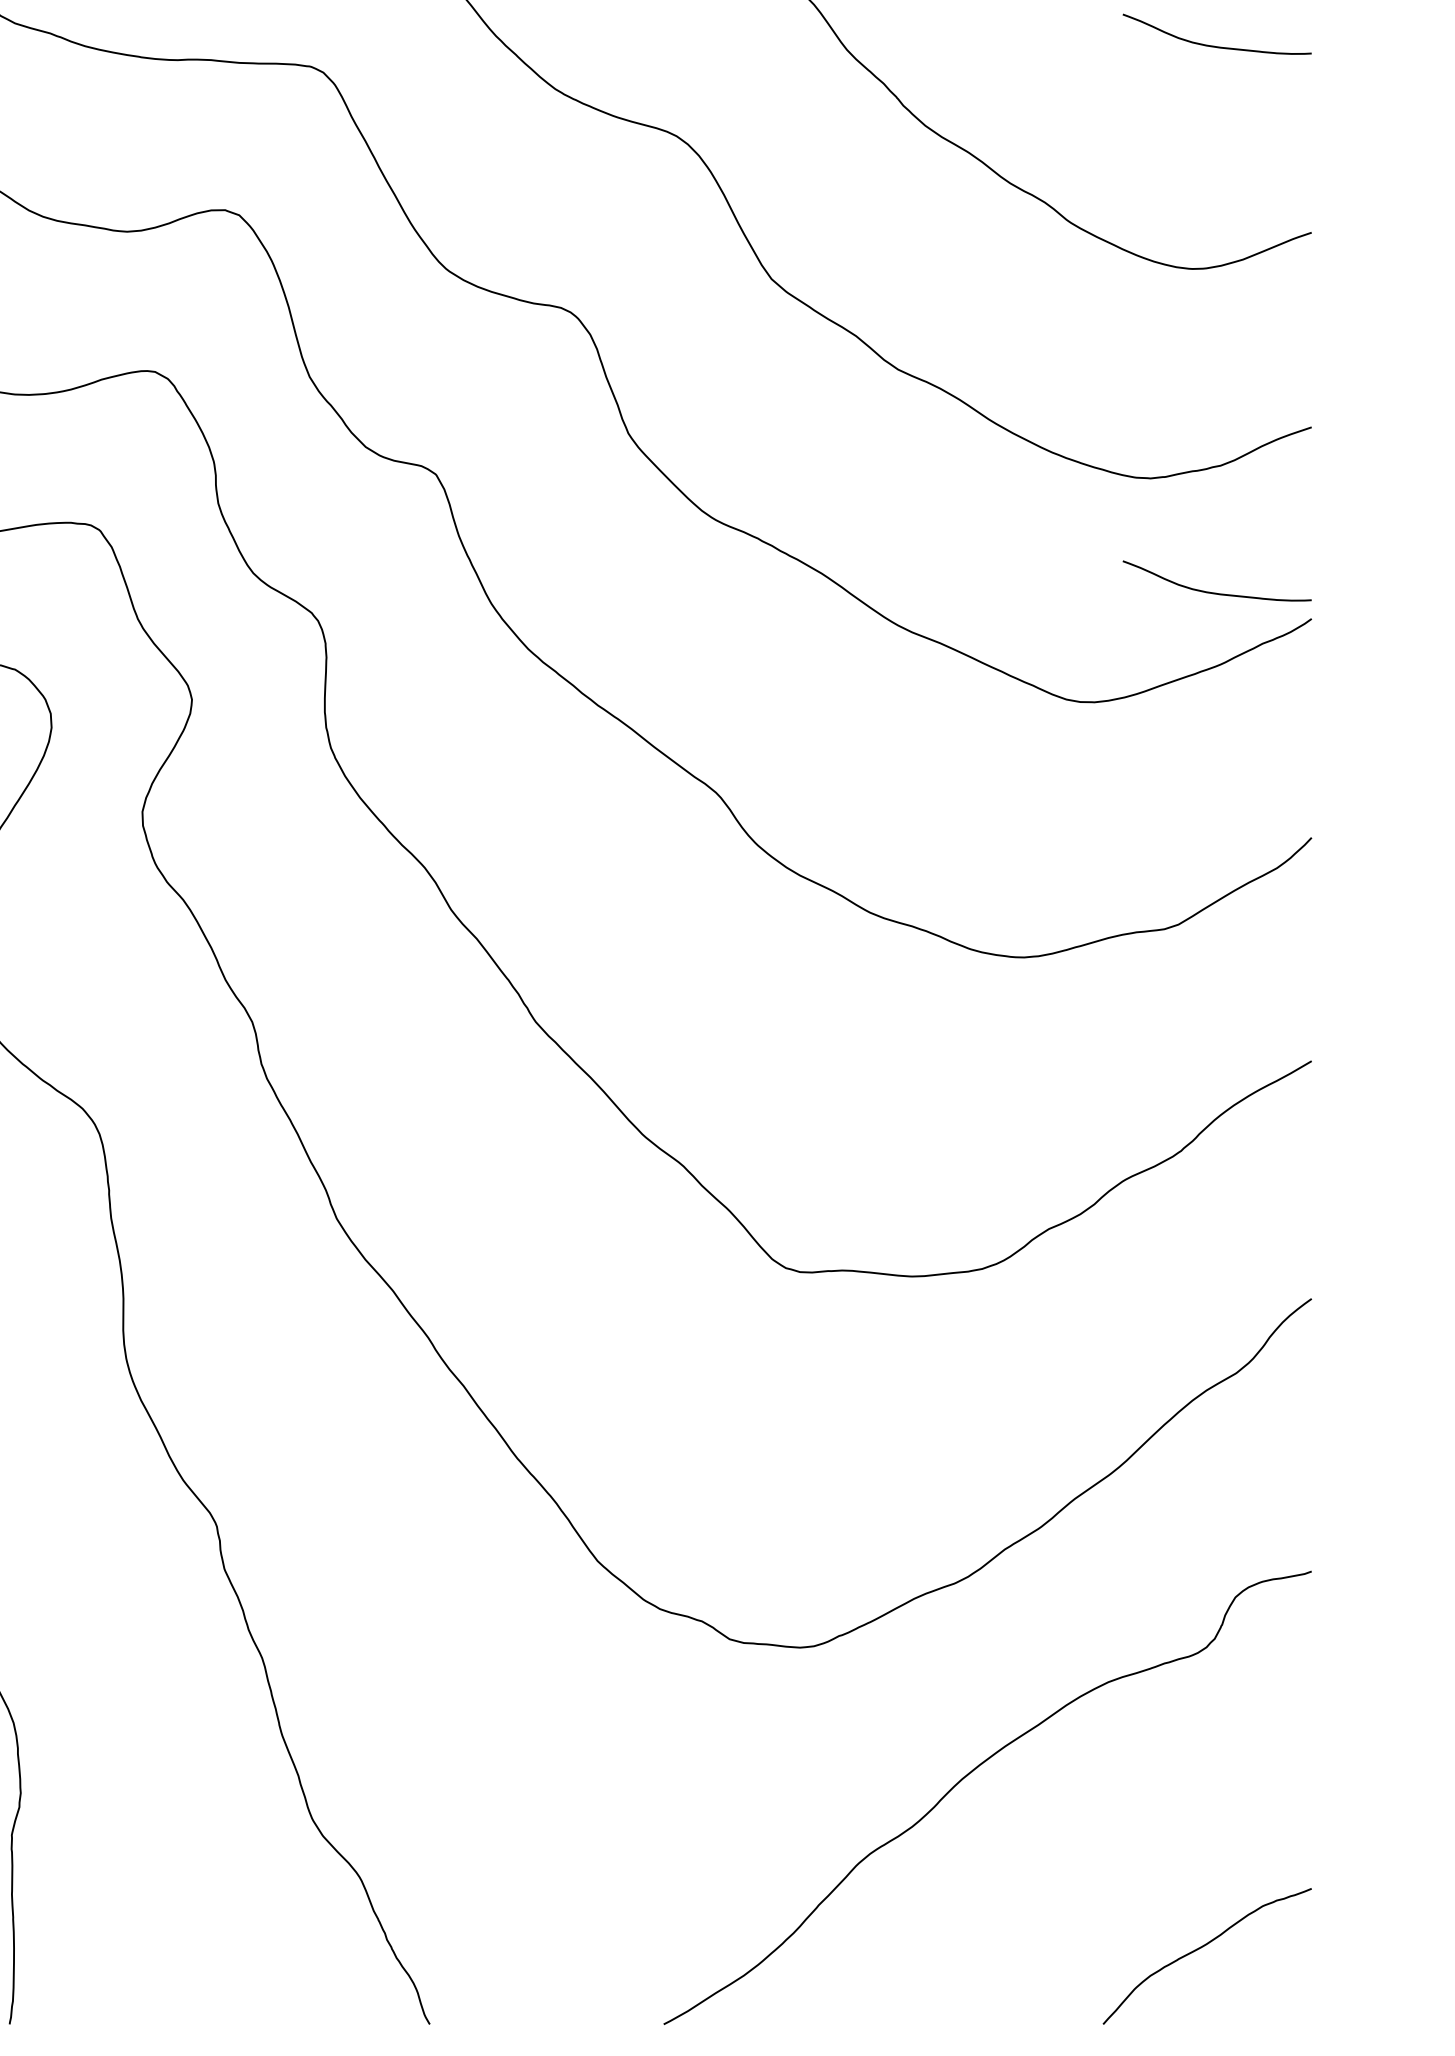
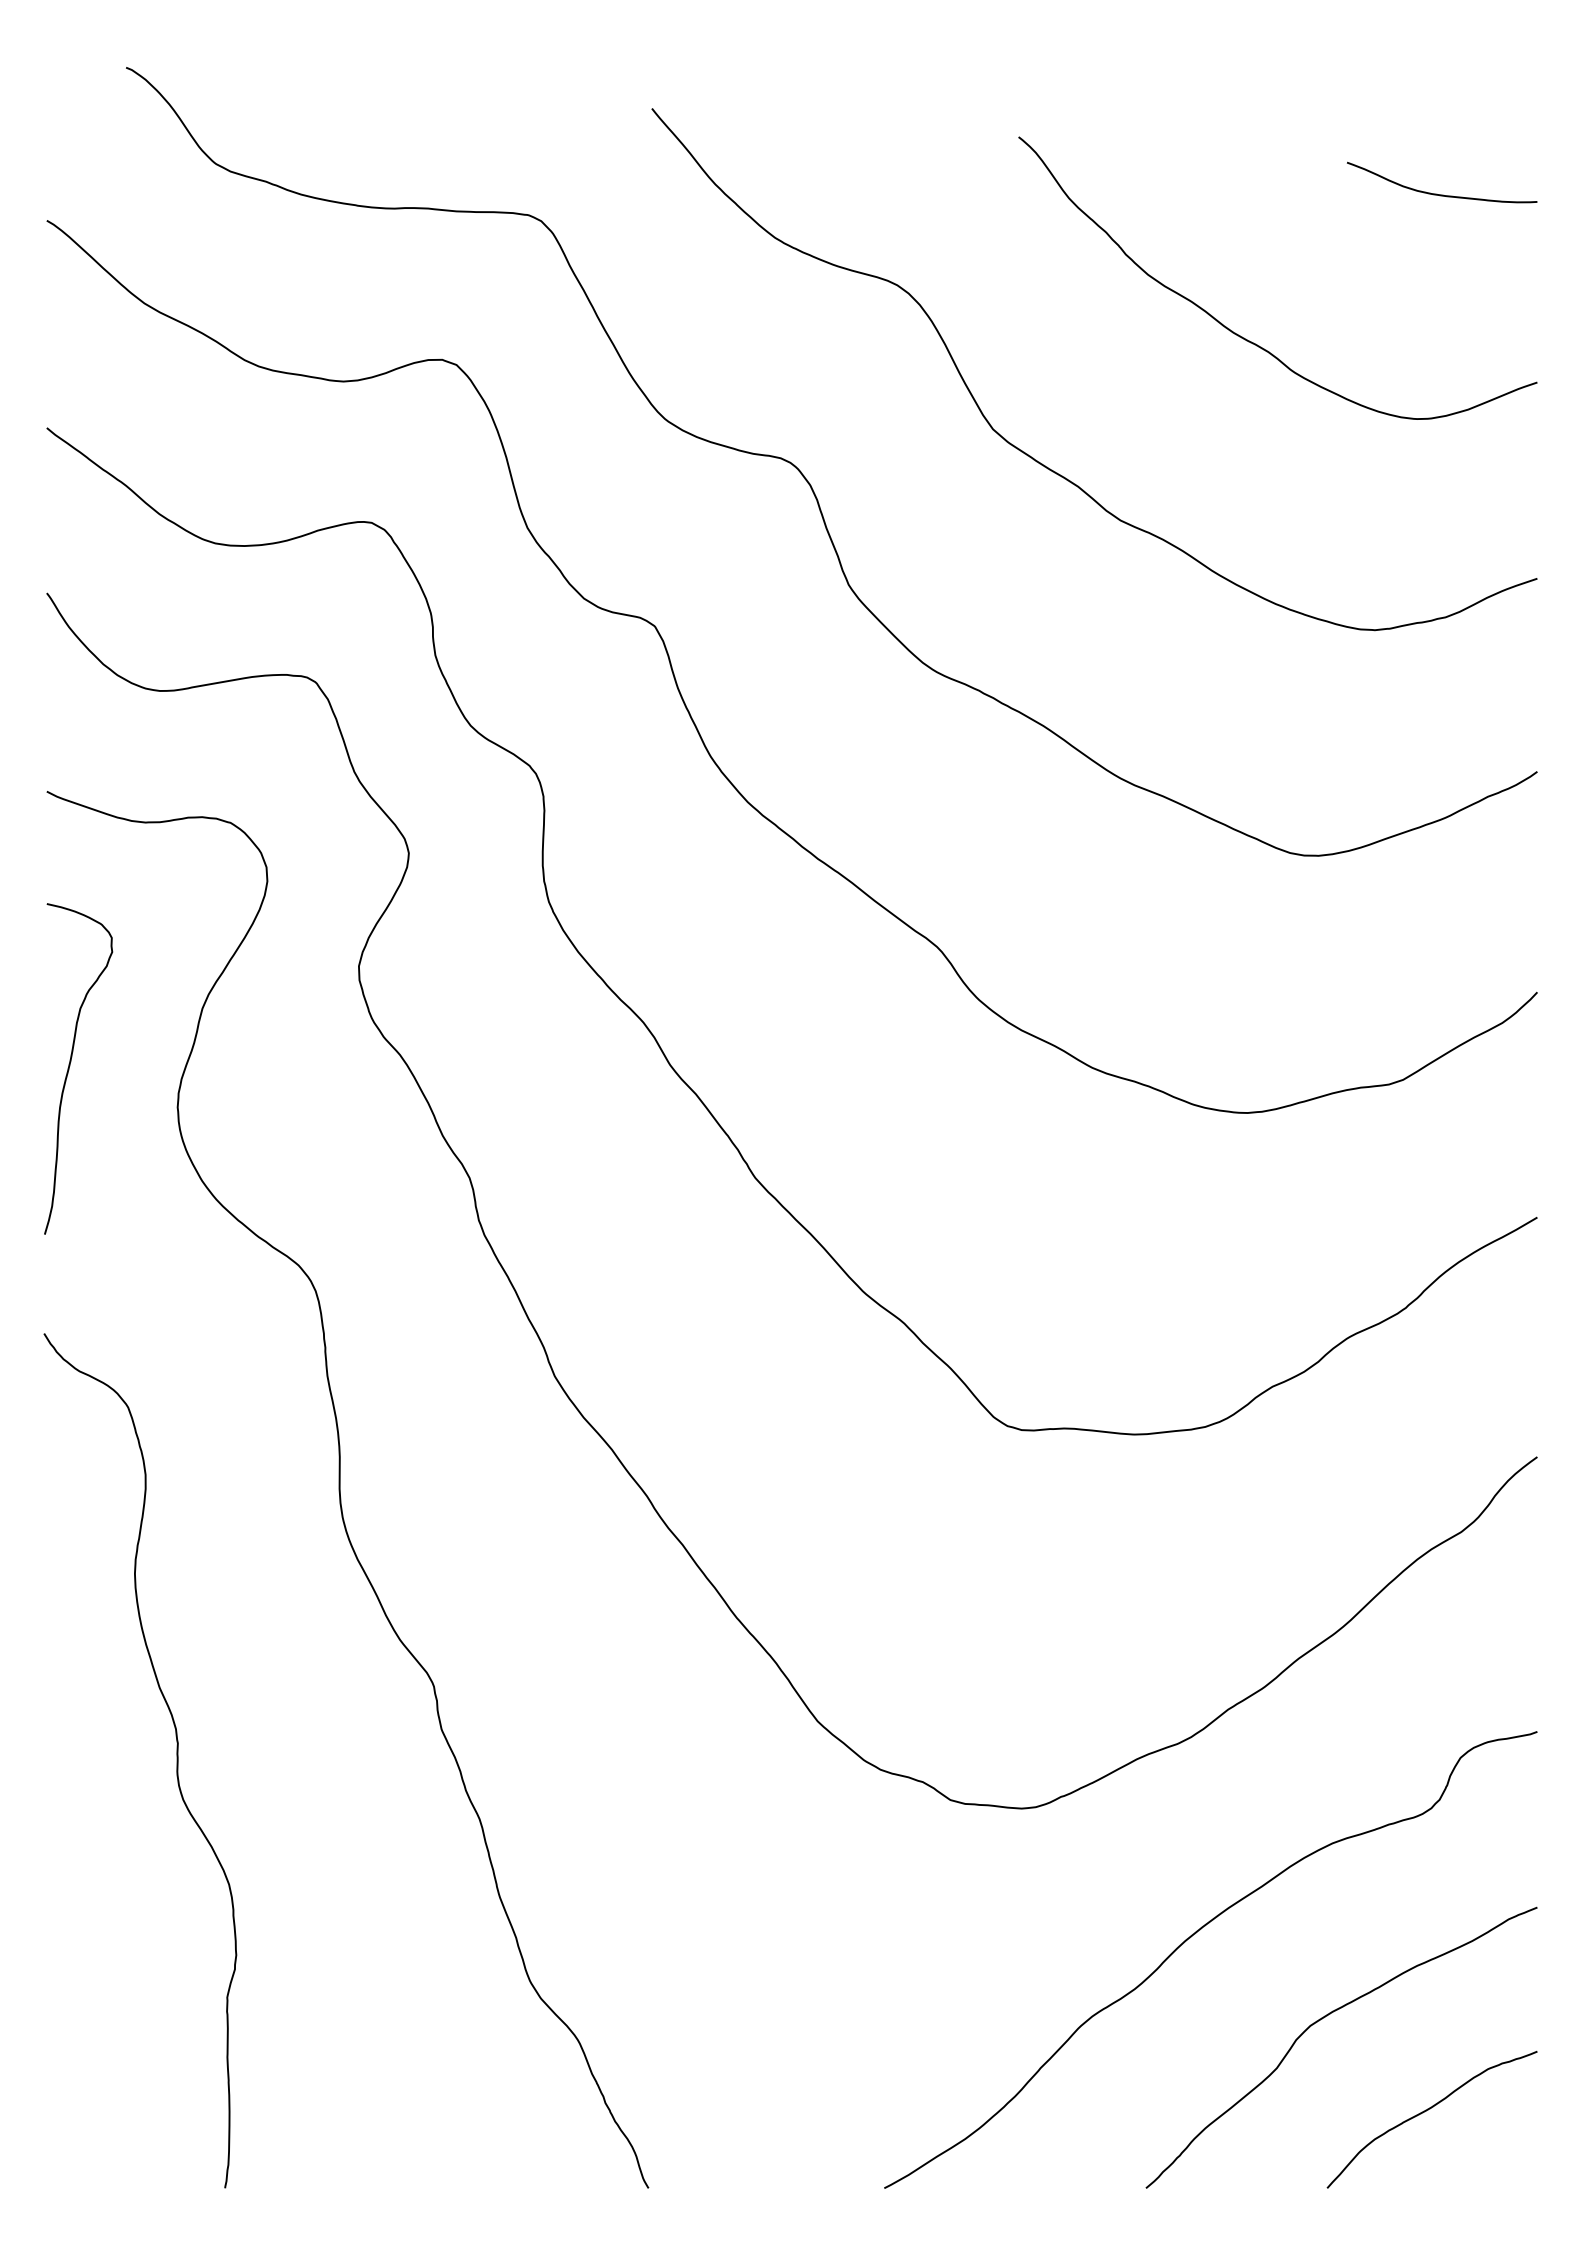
curve: (1217, 592) -> (1442, 745), removed
curve: (1098, 1856) -> (1322, 2019), added

